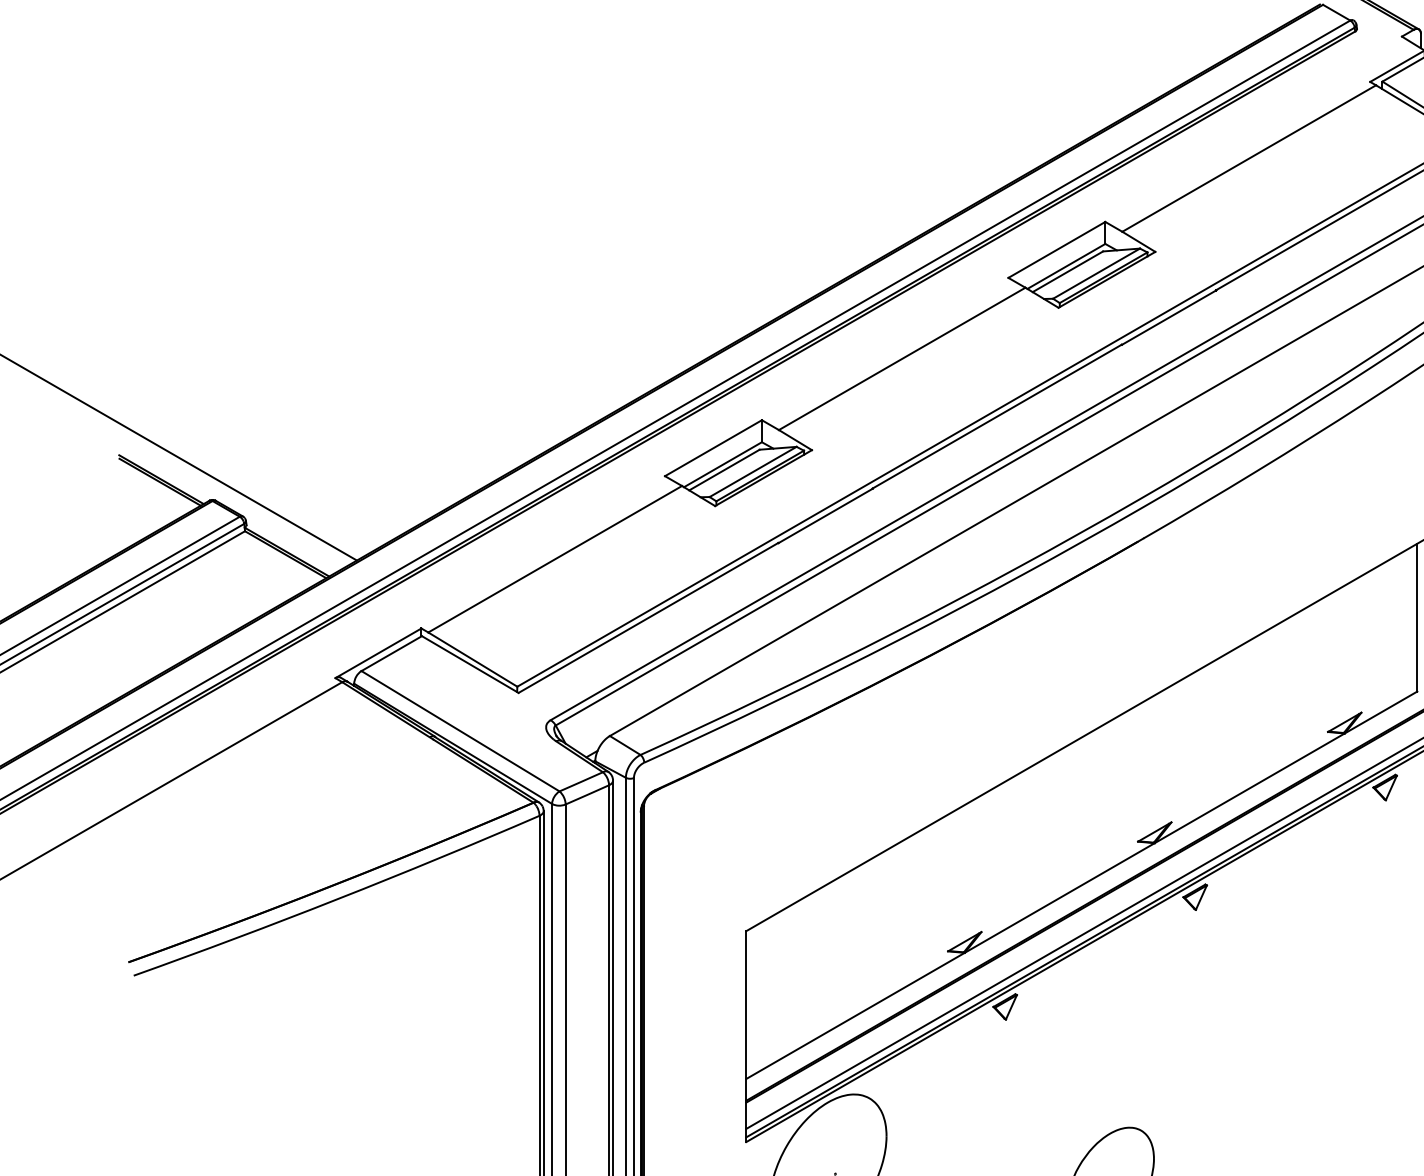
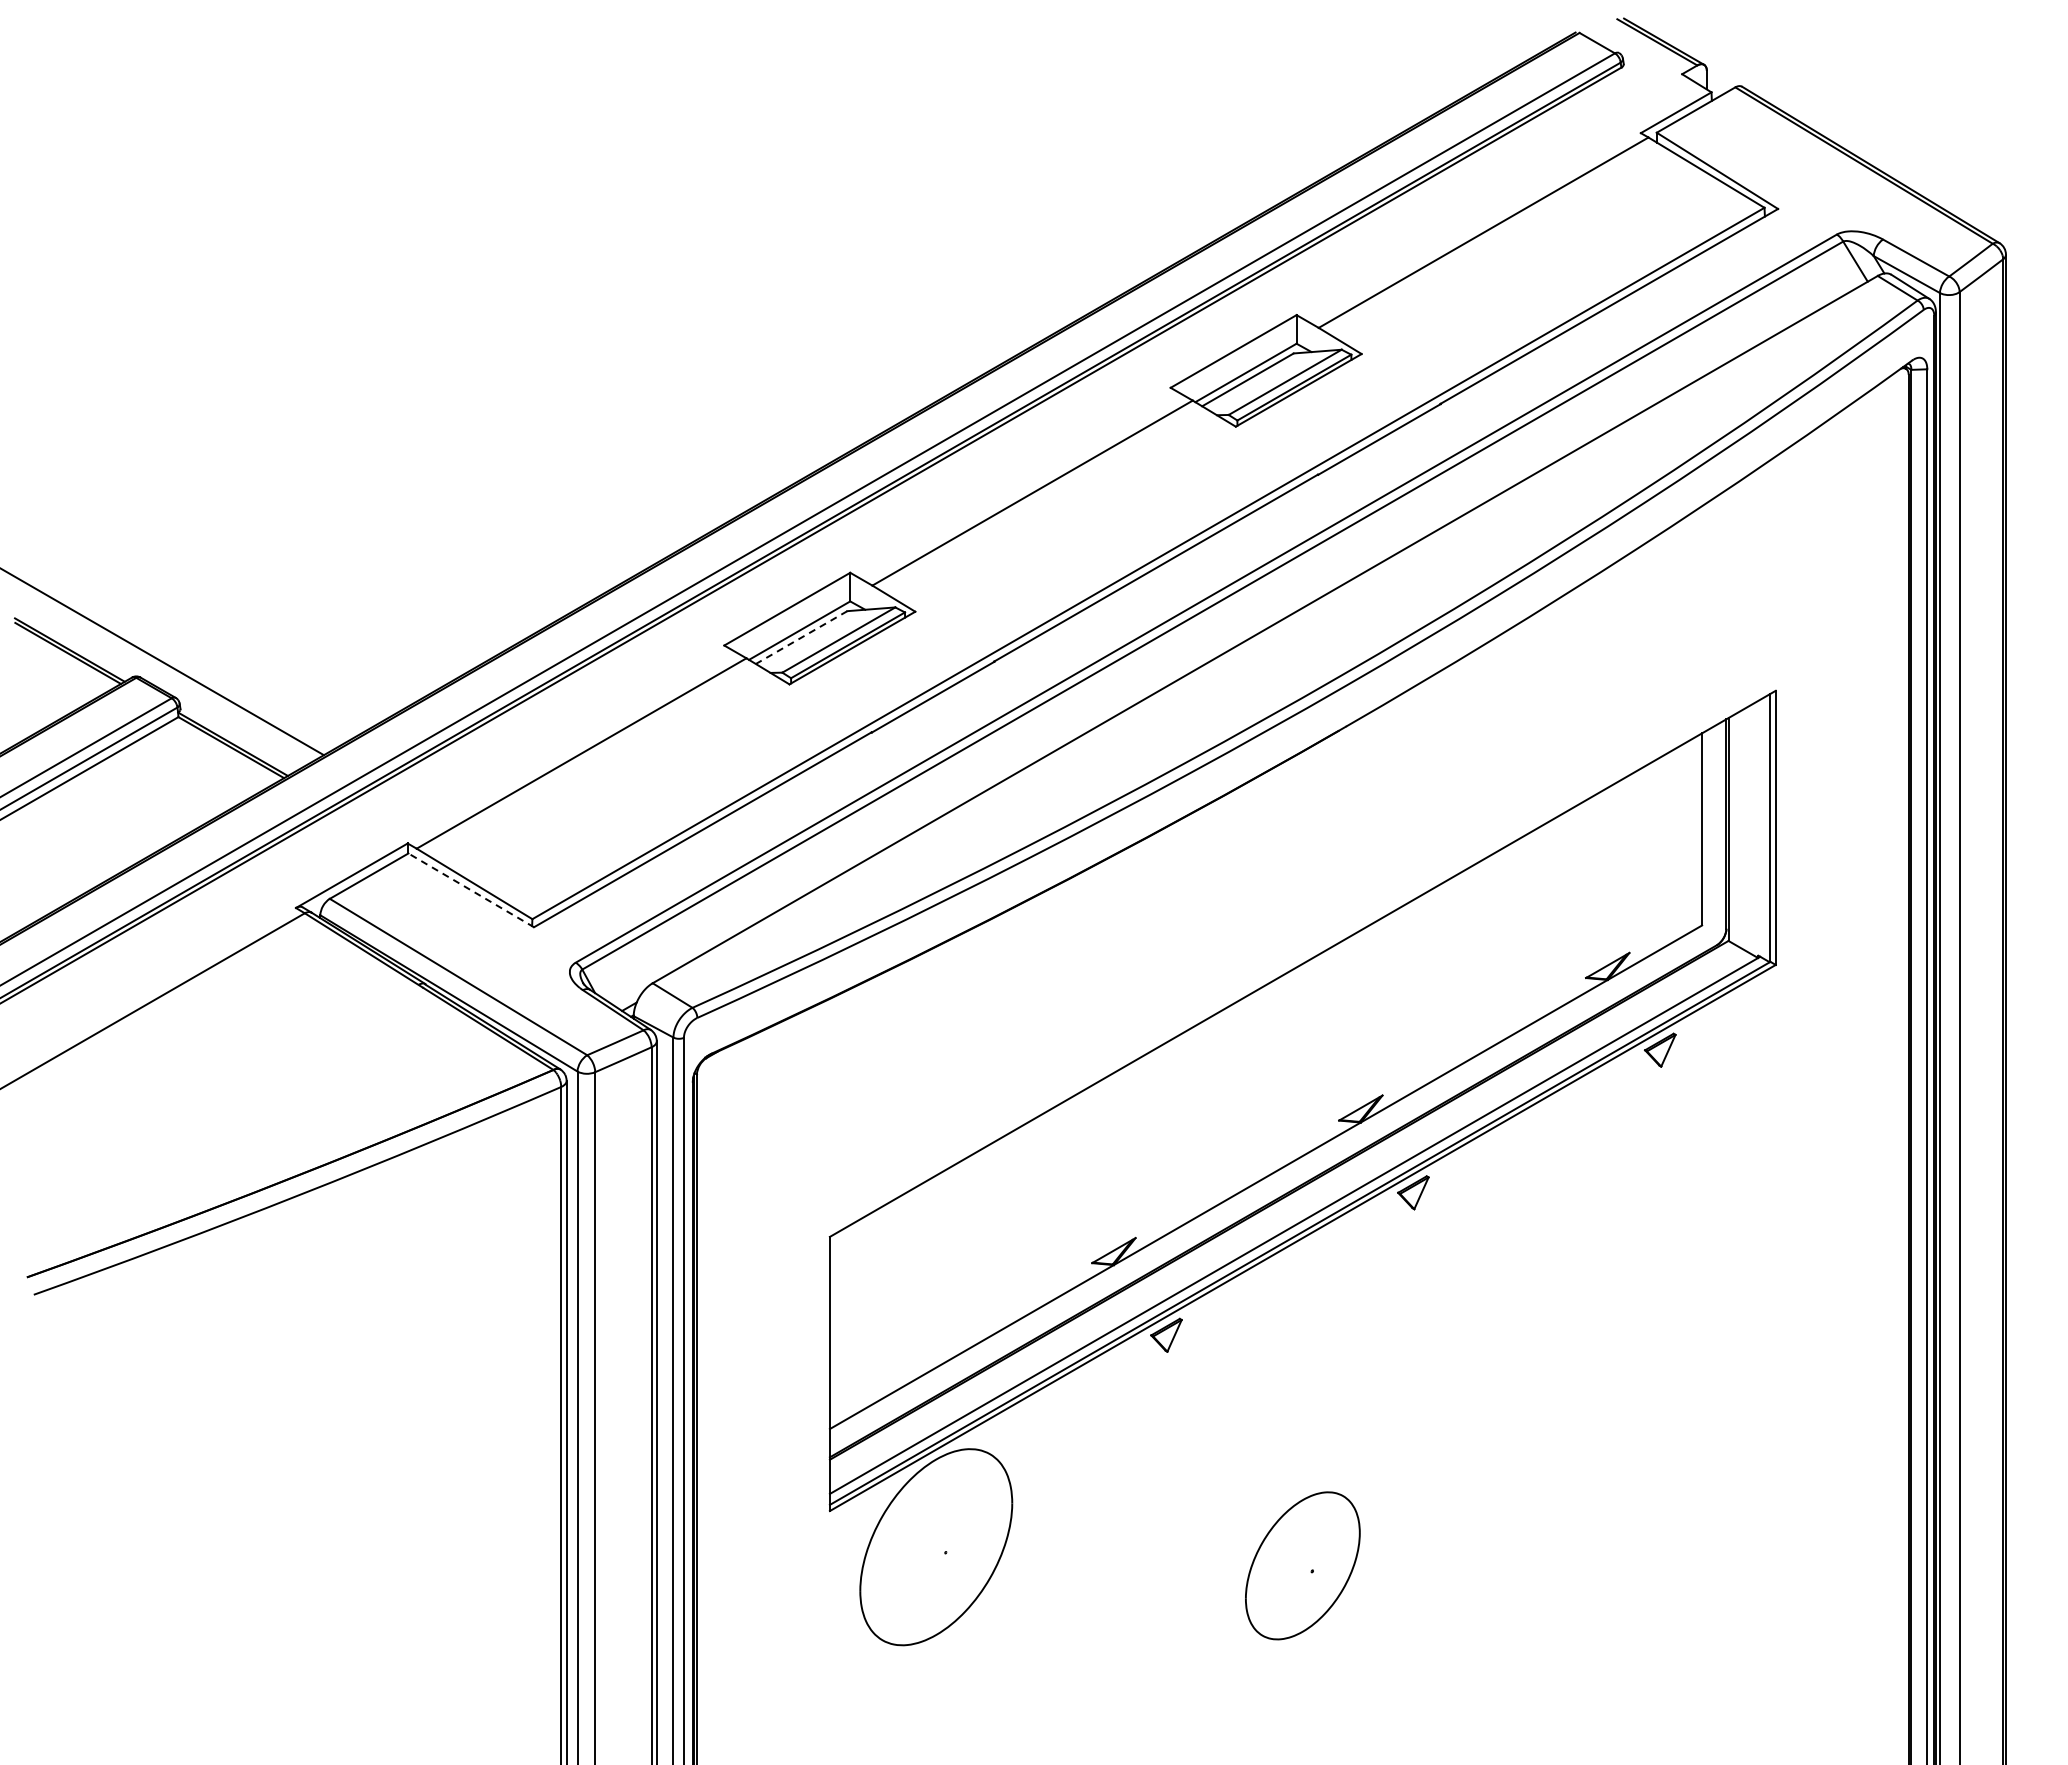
line: (724, 469) -> (801, 637), solid -> dashed
line: (470, 664) -> (471, 890), solid -> dashed

